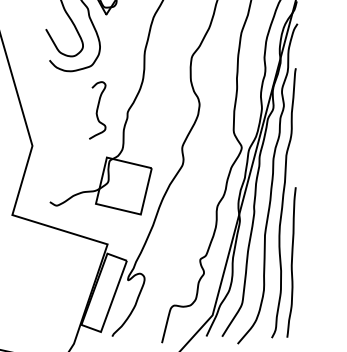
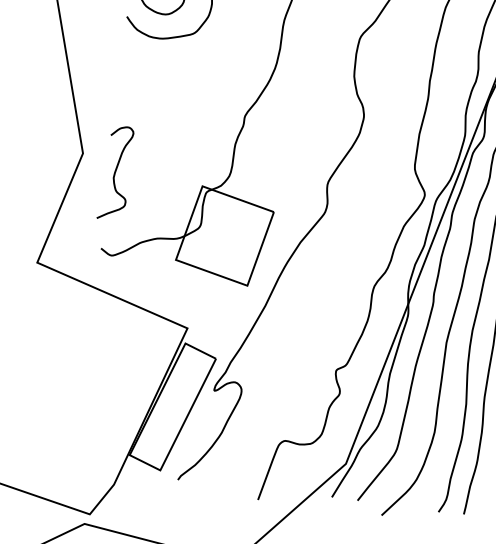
curve: (97, 110) -> (115, 172), moved

